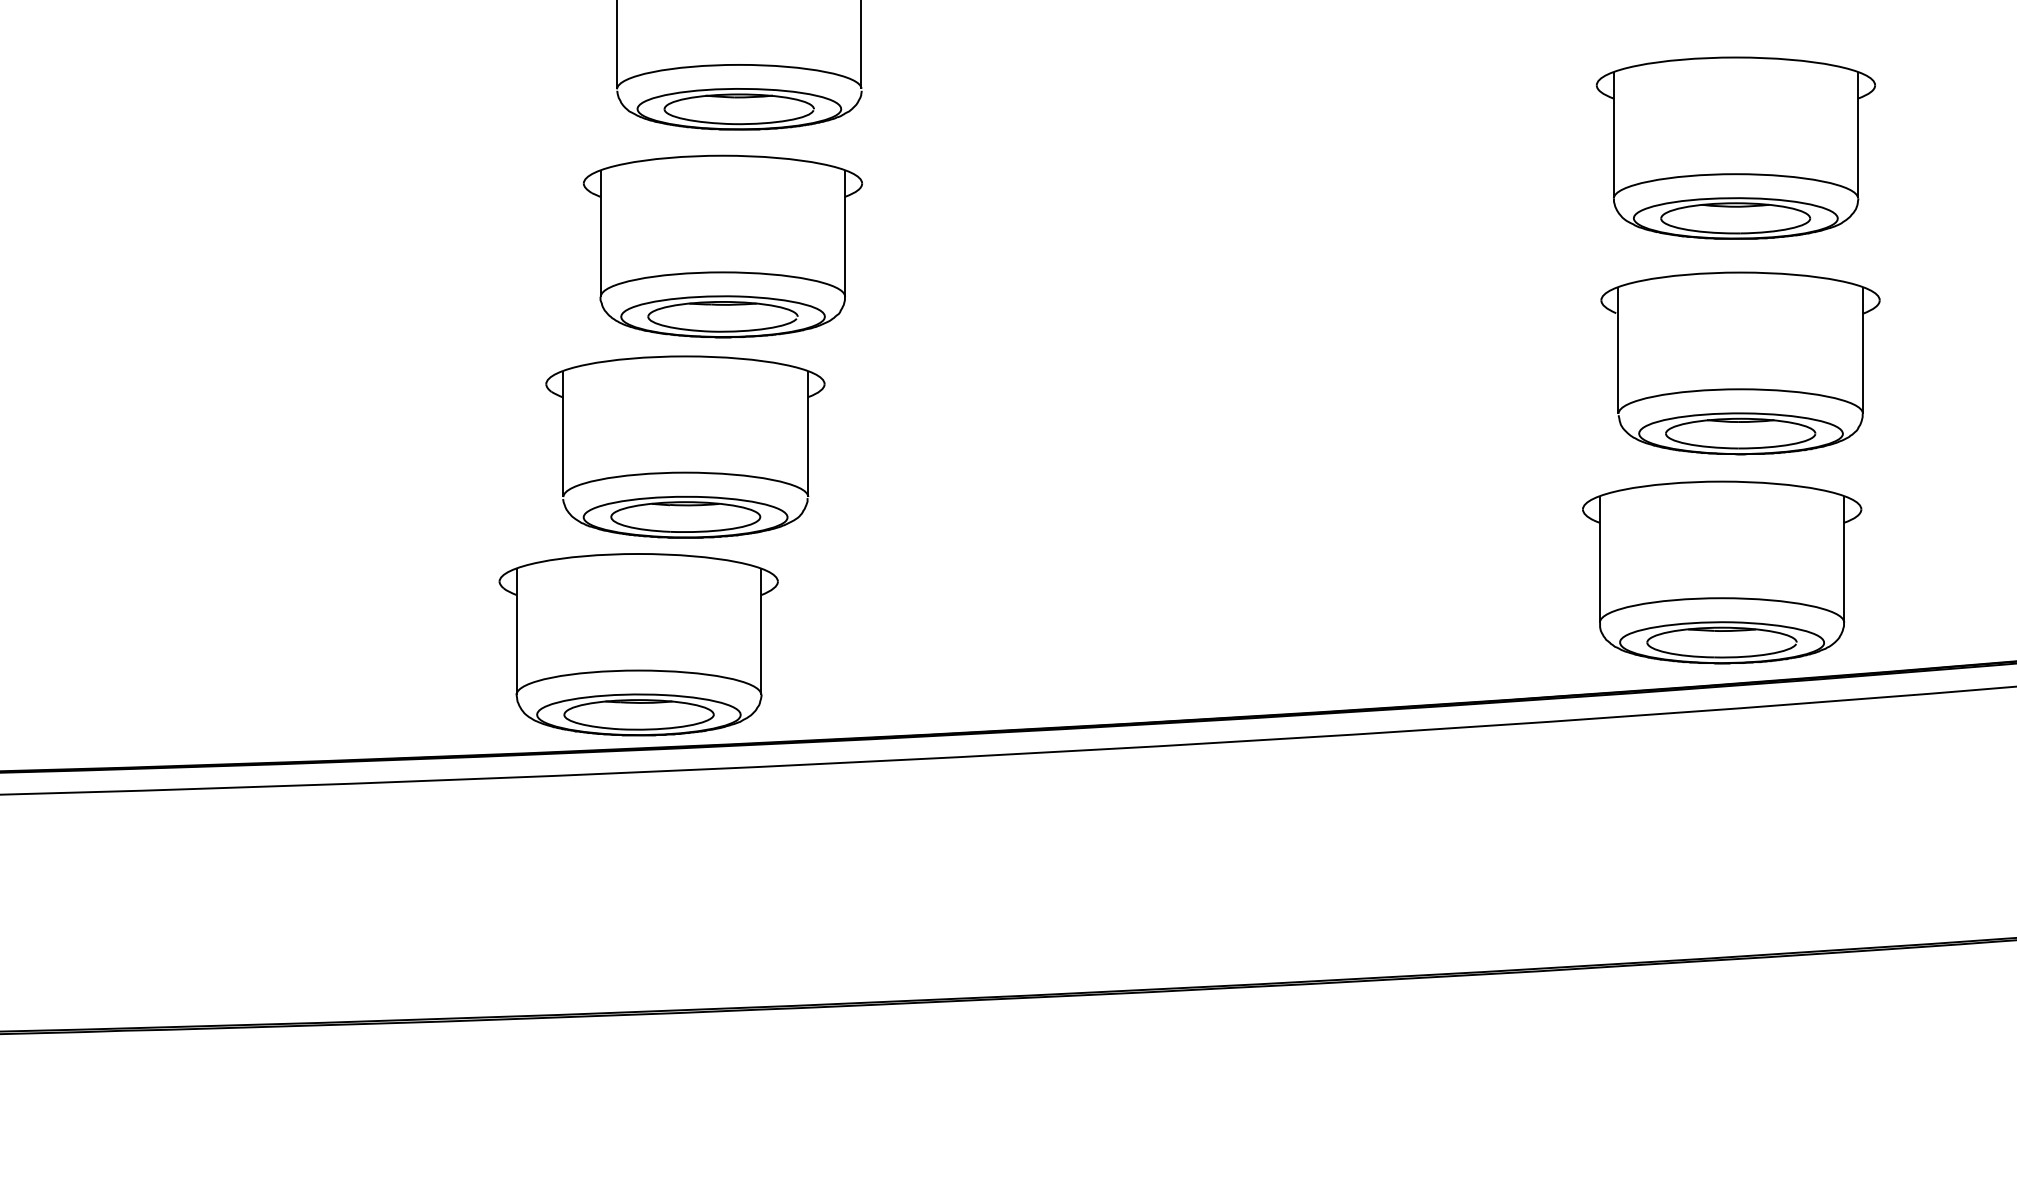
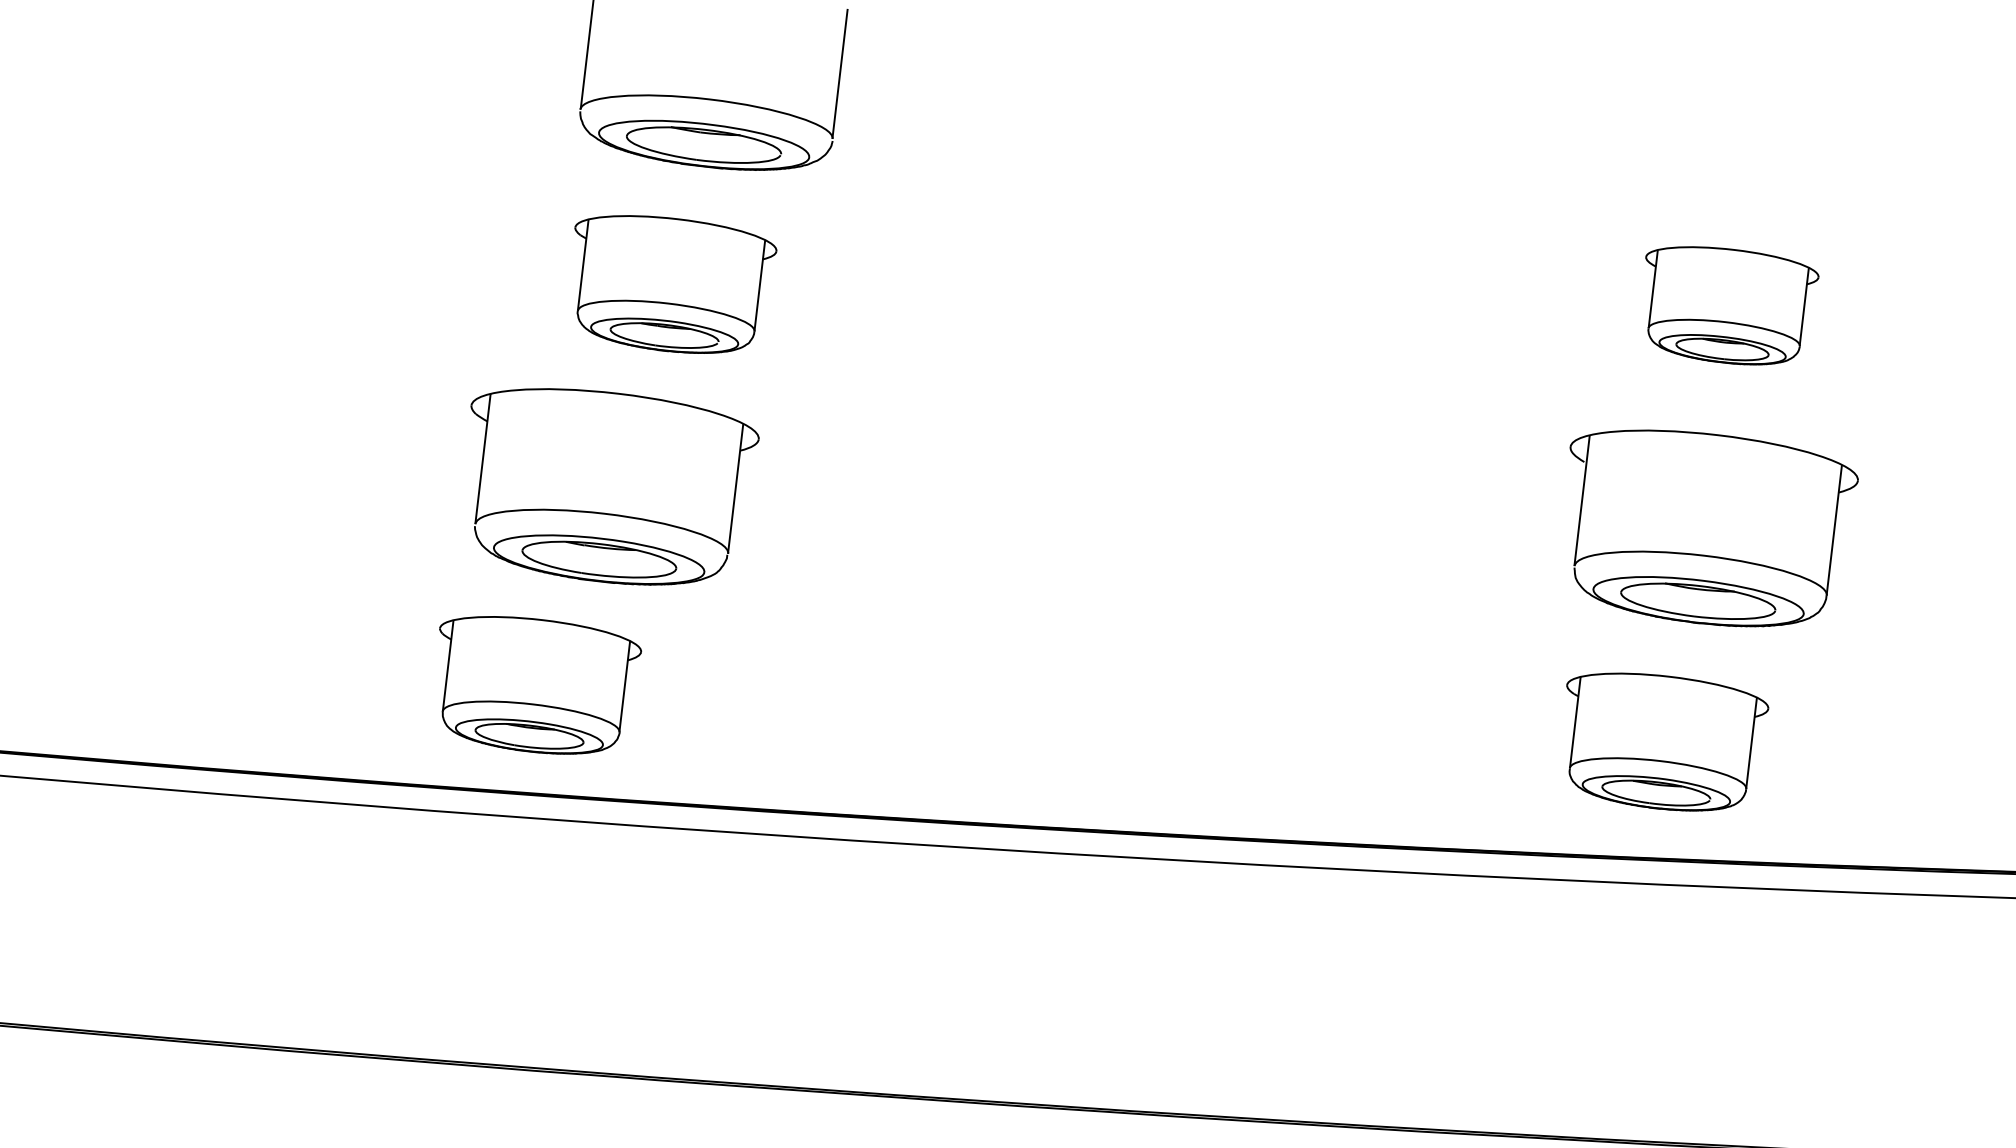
part: (1735, 147) -> (1727, 305), size x0.6
part: (722, 246) -> (670, 284), size x0.7
part: (1722, 572) -> (1662, 742), size x0.7
part: (638, 644) -> (535, 685), size x0.7

